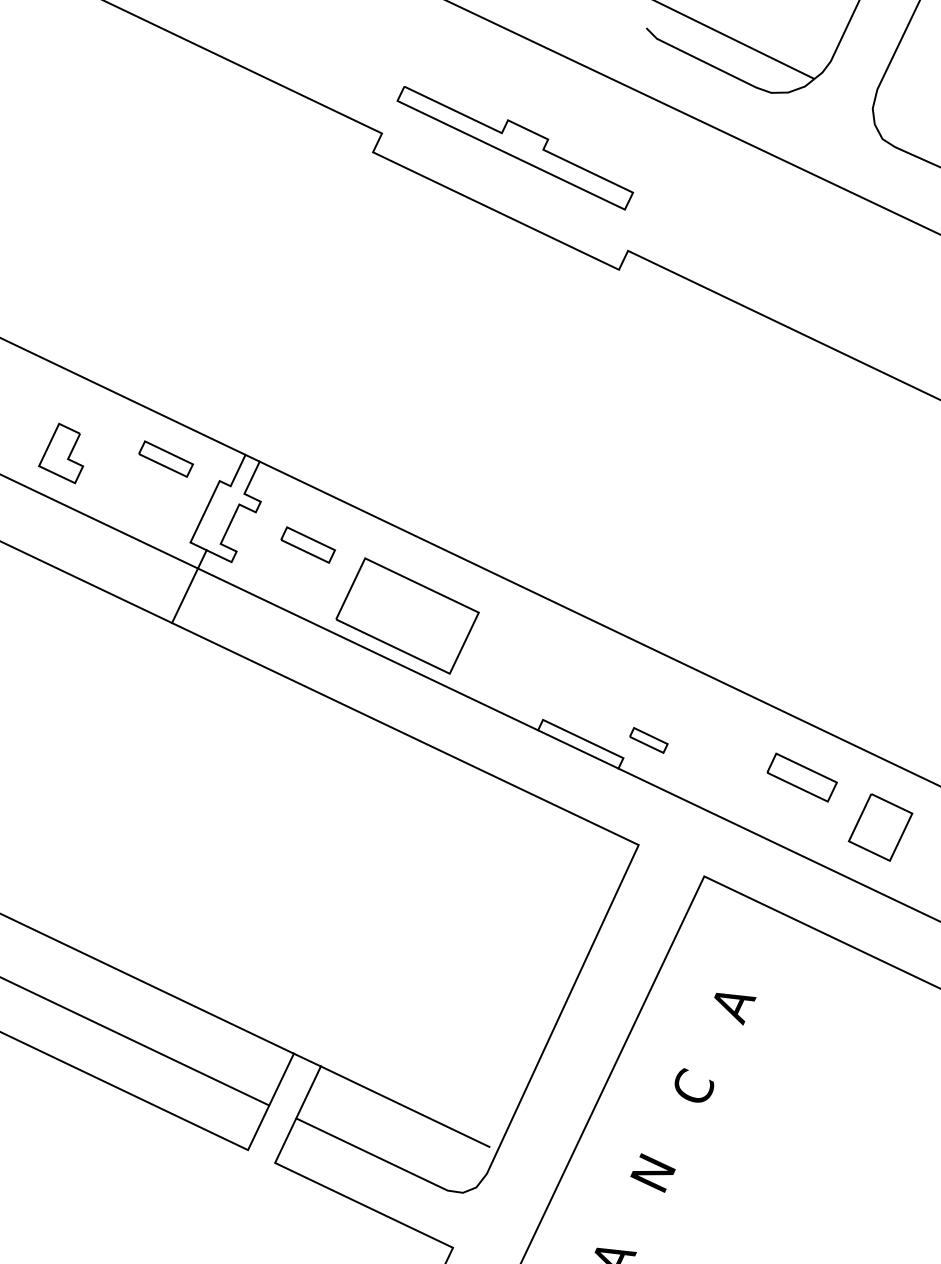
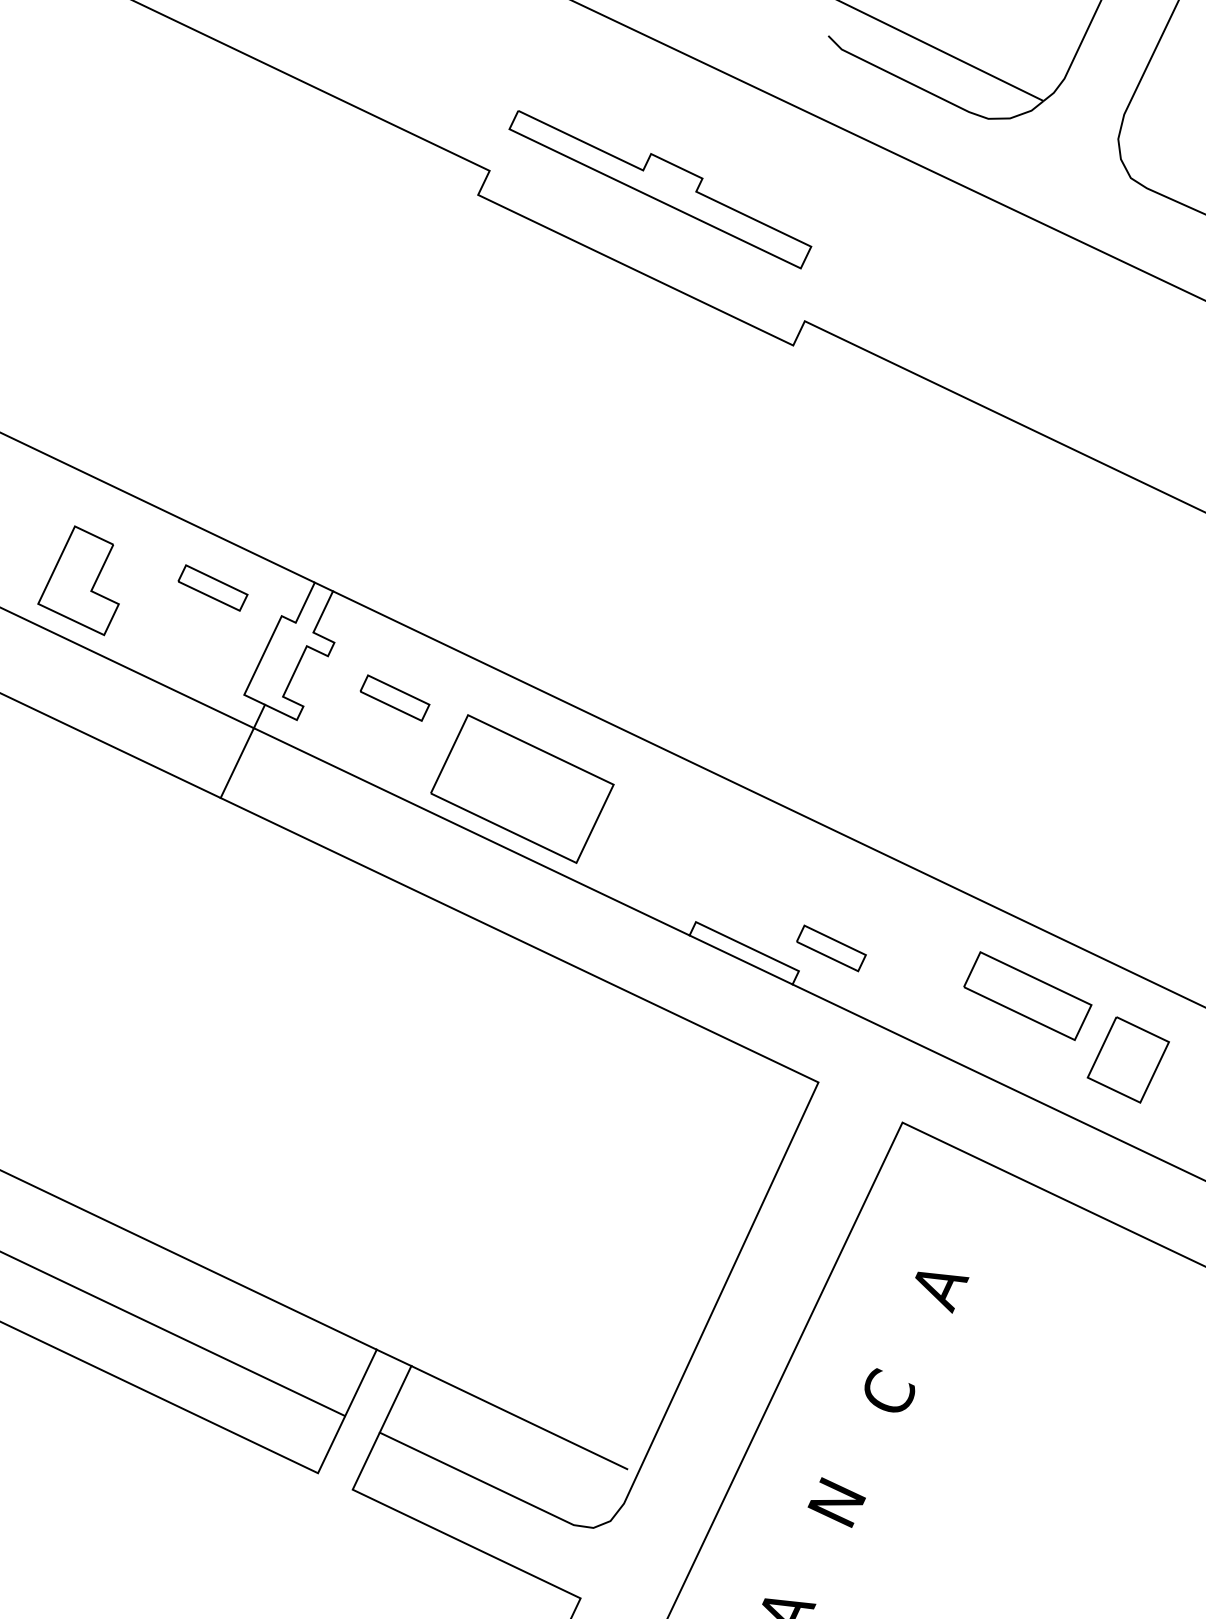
part: (61, 453) -> (78, 580), size x1.43
part: (648, 740) -> (831, 948), size x1.43
part: (801, 777) -> (1027, 995), size x1.43

